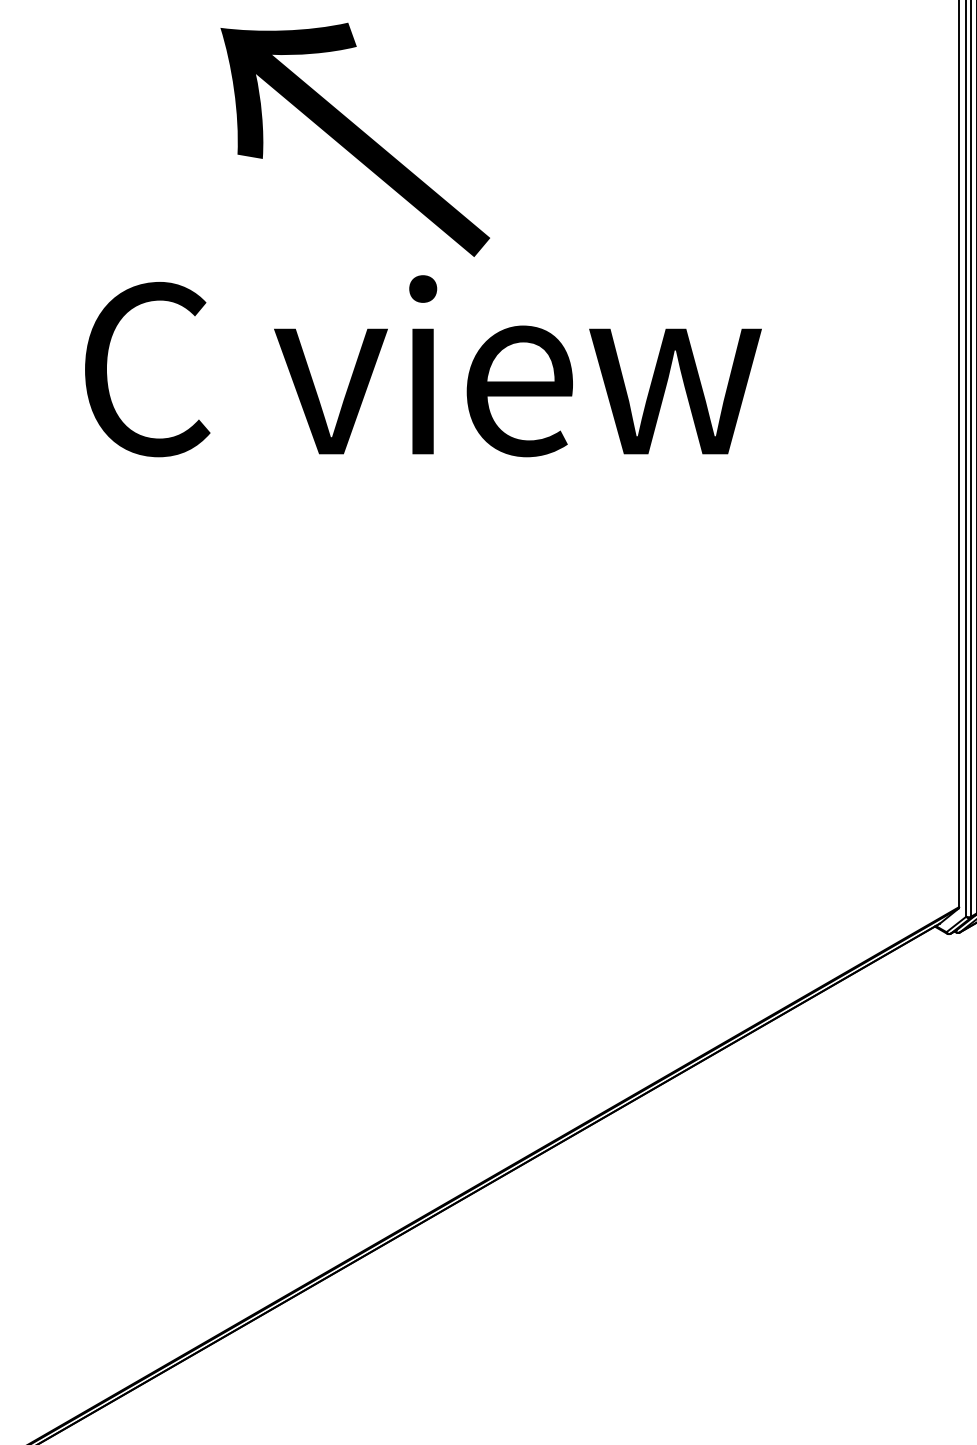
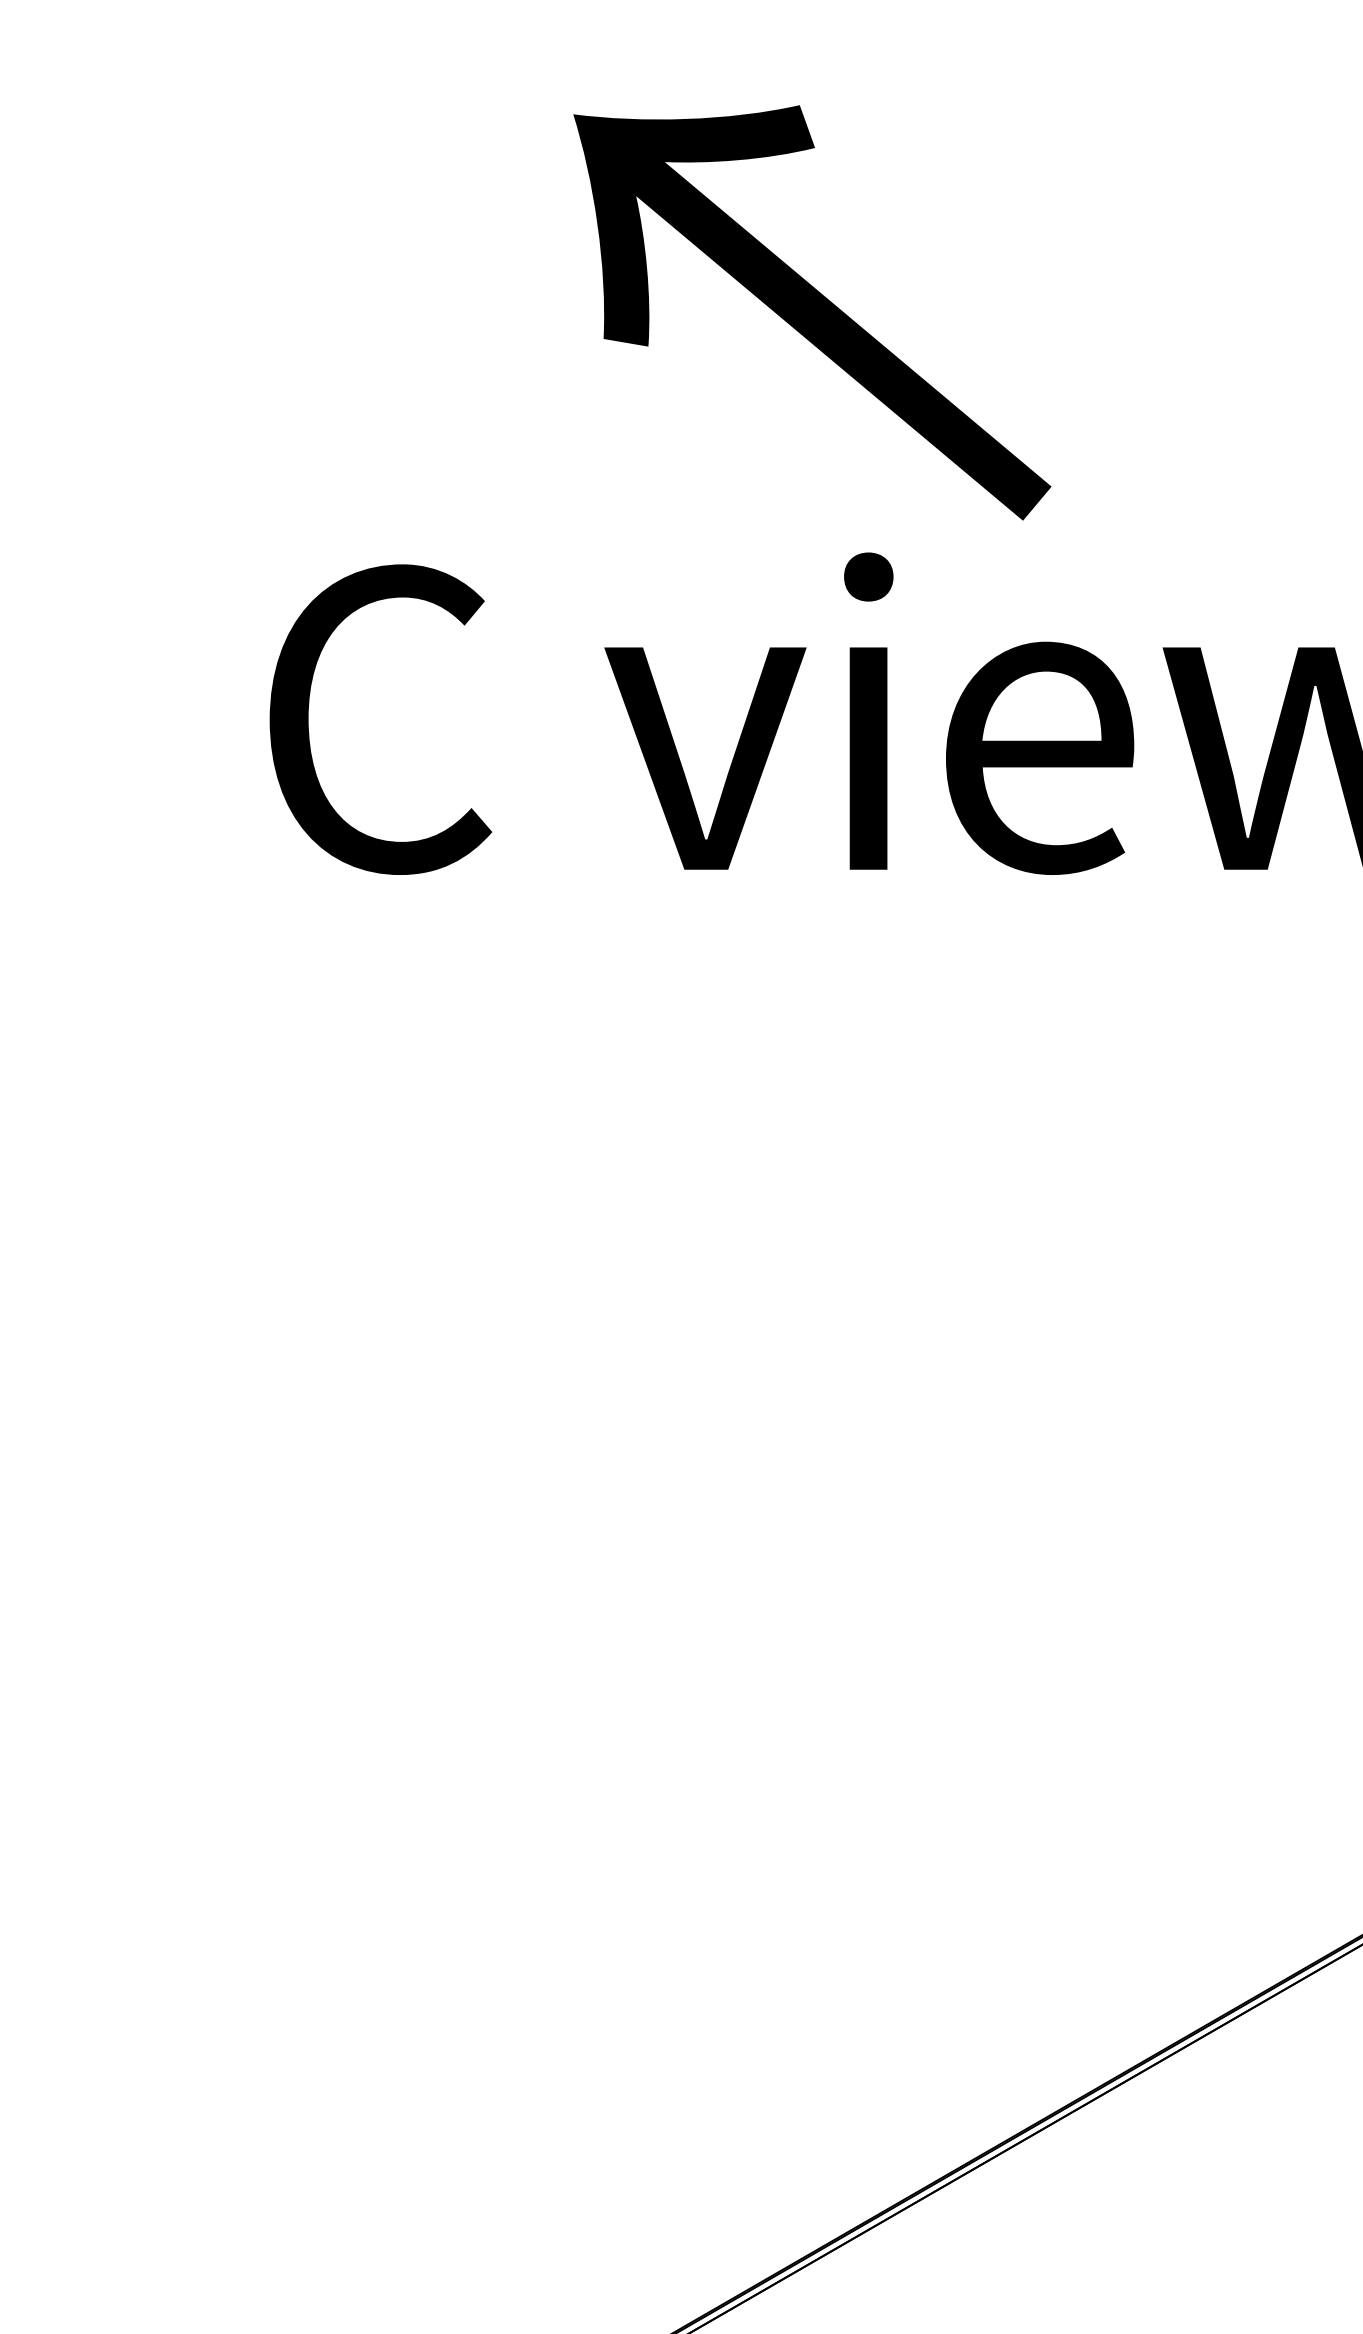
text: (355, 139) -> (812, 312), moved

